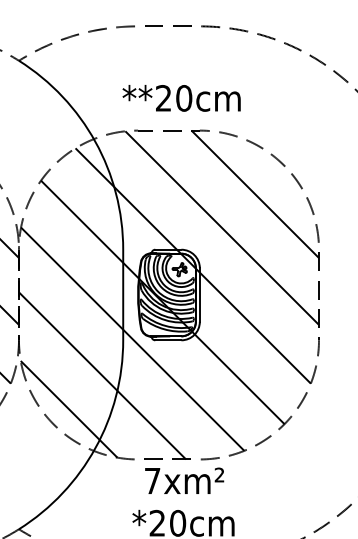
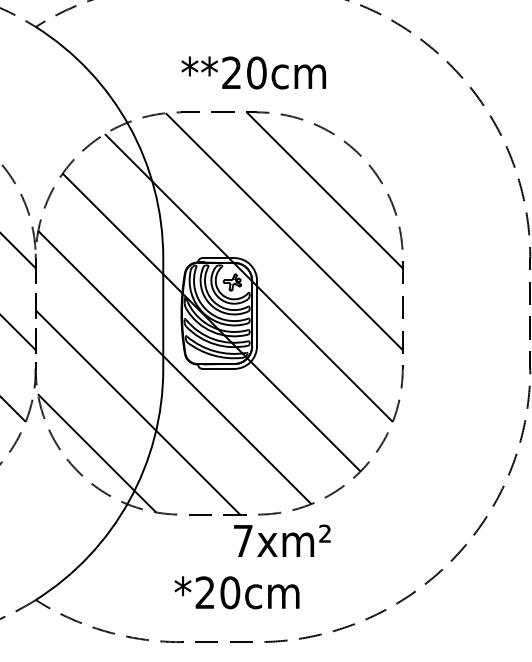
text: (181, 98) -> (253, 72), moved
text: (184, 480) -> (282, 540), moved

